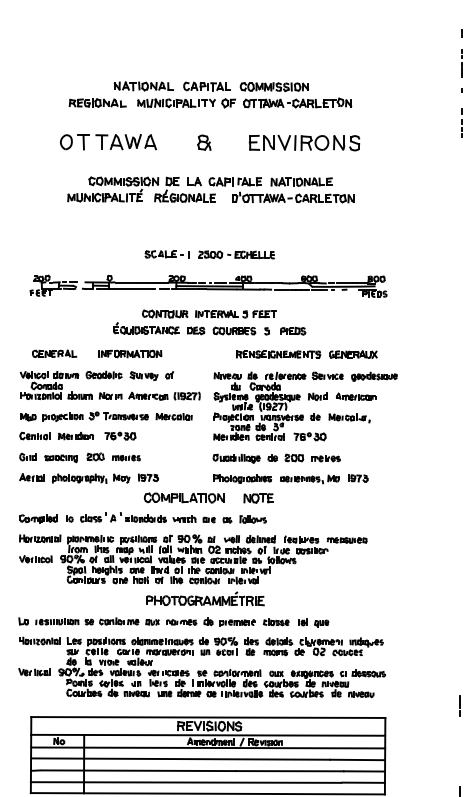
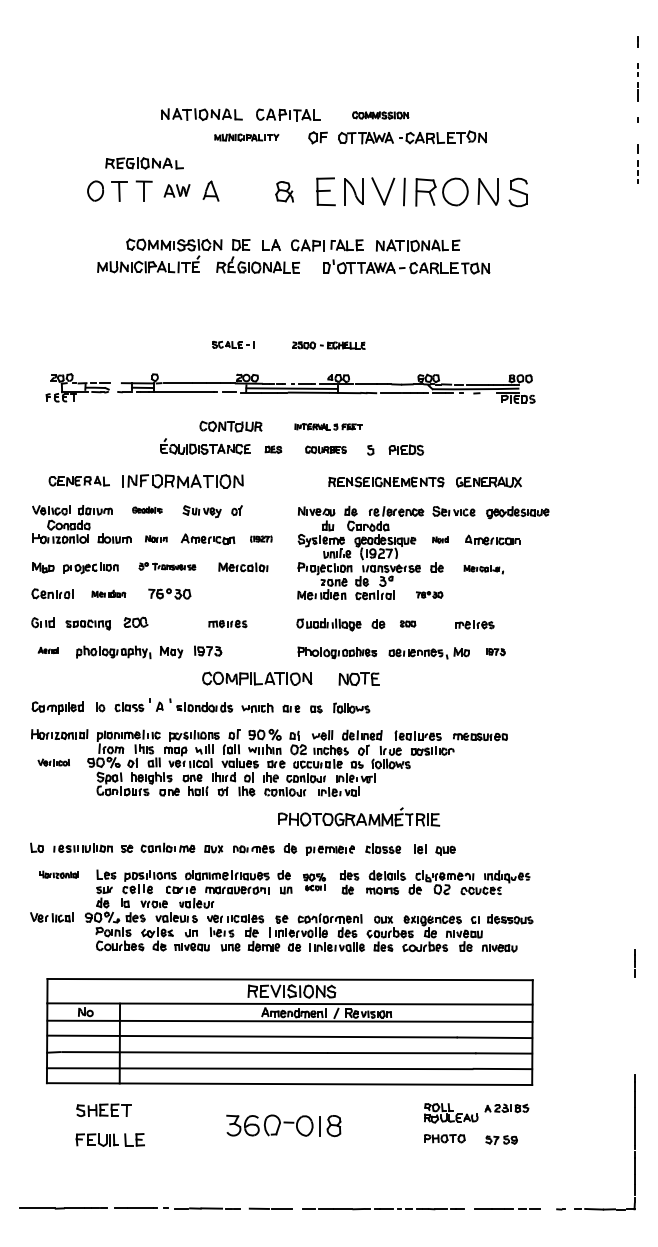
part: (274, 87) -> (380, 115), size x0.6
part: (97, 103) -> (144, 163), moved
part: (176, 103) -> (246, 137), size x0.6
part: (125, 141) -> (176, 190), size x0.6
part: (304, 143) -> (421, 192), size x1.4
part: (166, 254) -> (233, 344), size x0.7
part: (236, 254) -> (328, 345), size x0.7
part: (236, 313) -> (328, 426), size x0.6
part: (196, 330) -> (273, 449), size x0.7
part: (234, 330) -> (325, 449), size x0.7
part: (129, 354) -> (182, 481), size x1.4
part: (104, 374) -> (147, 509), size x0.6
part: (110, 395) -> (156, 538), size x0.7
part: (187, 395) -> (261, 538), size x0.6
part: (318, 396) -> (440, 539), size x0.6
part: (118, 416) -> (167, 566), size x0.7
part: (349, 418) -> (483, 569), size x0.7
part: (75, 435) -> (108, 593), size x0.7
part: (310, 436) -> (429, 594), size x0.6
part: (293, 457) -> (407, 623), size x0.6
part: (126, 458) -> (227, 624), moved
part: (326, 458) -> (474, 624), moved
part: (32, 477) -> (48, 650), size x0.6
part: (358, 478) -> (495, 651), size x0.7
part: (35, 559) -> (53, 762), size x0.7
part: (205, 598) -> (359, 816), moved
part: (39, 640) -> (58, 874), size x0.7
part: (226, 645) -> (314, 881), size x0.7

